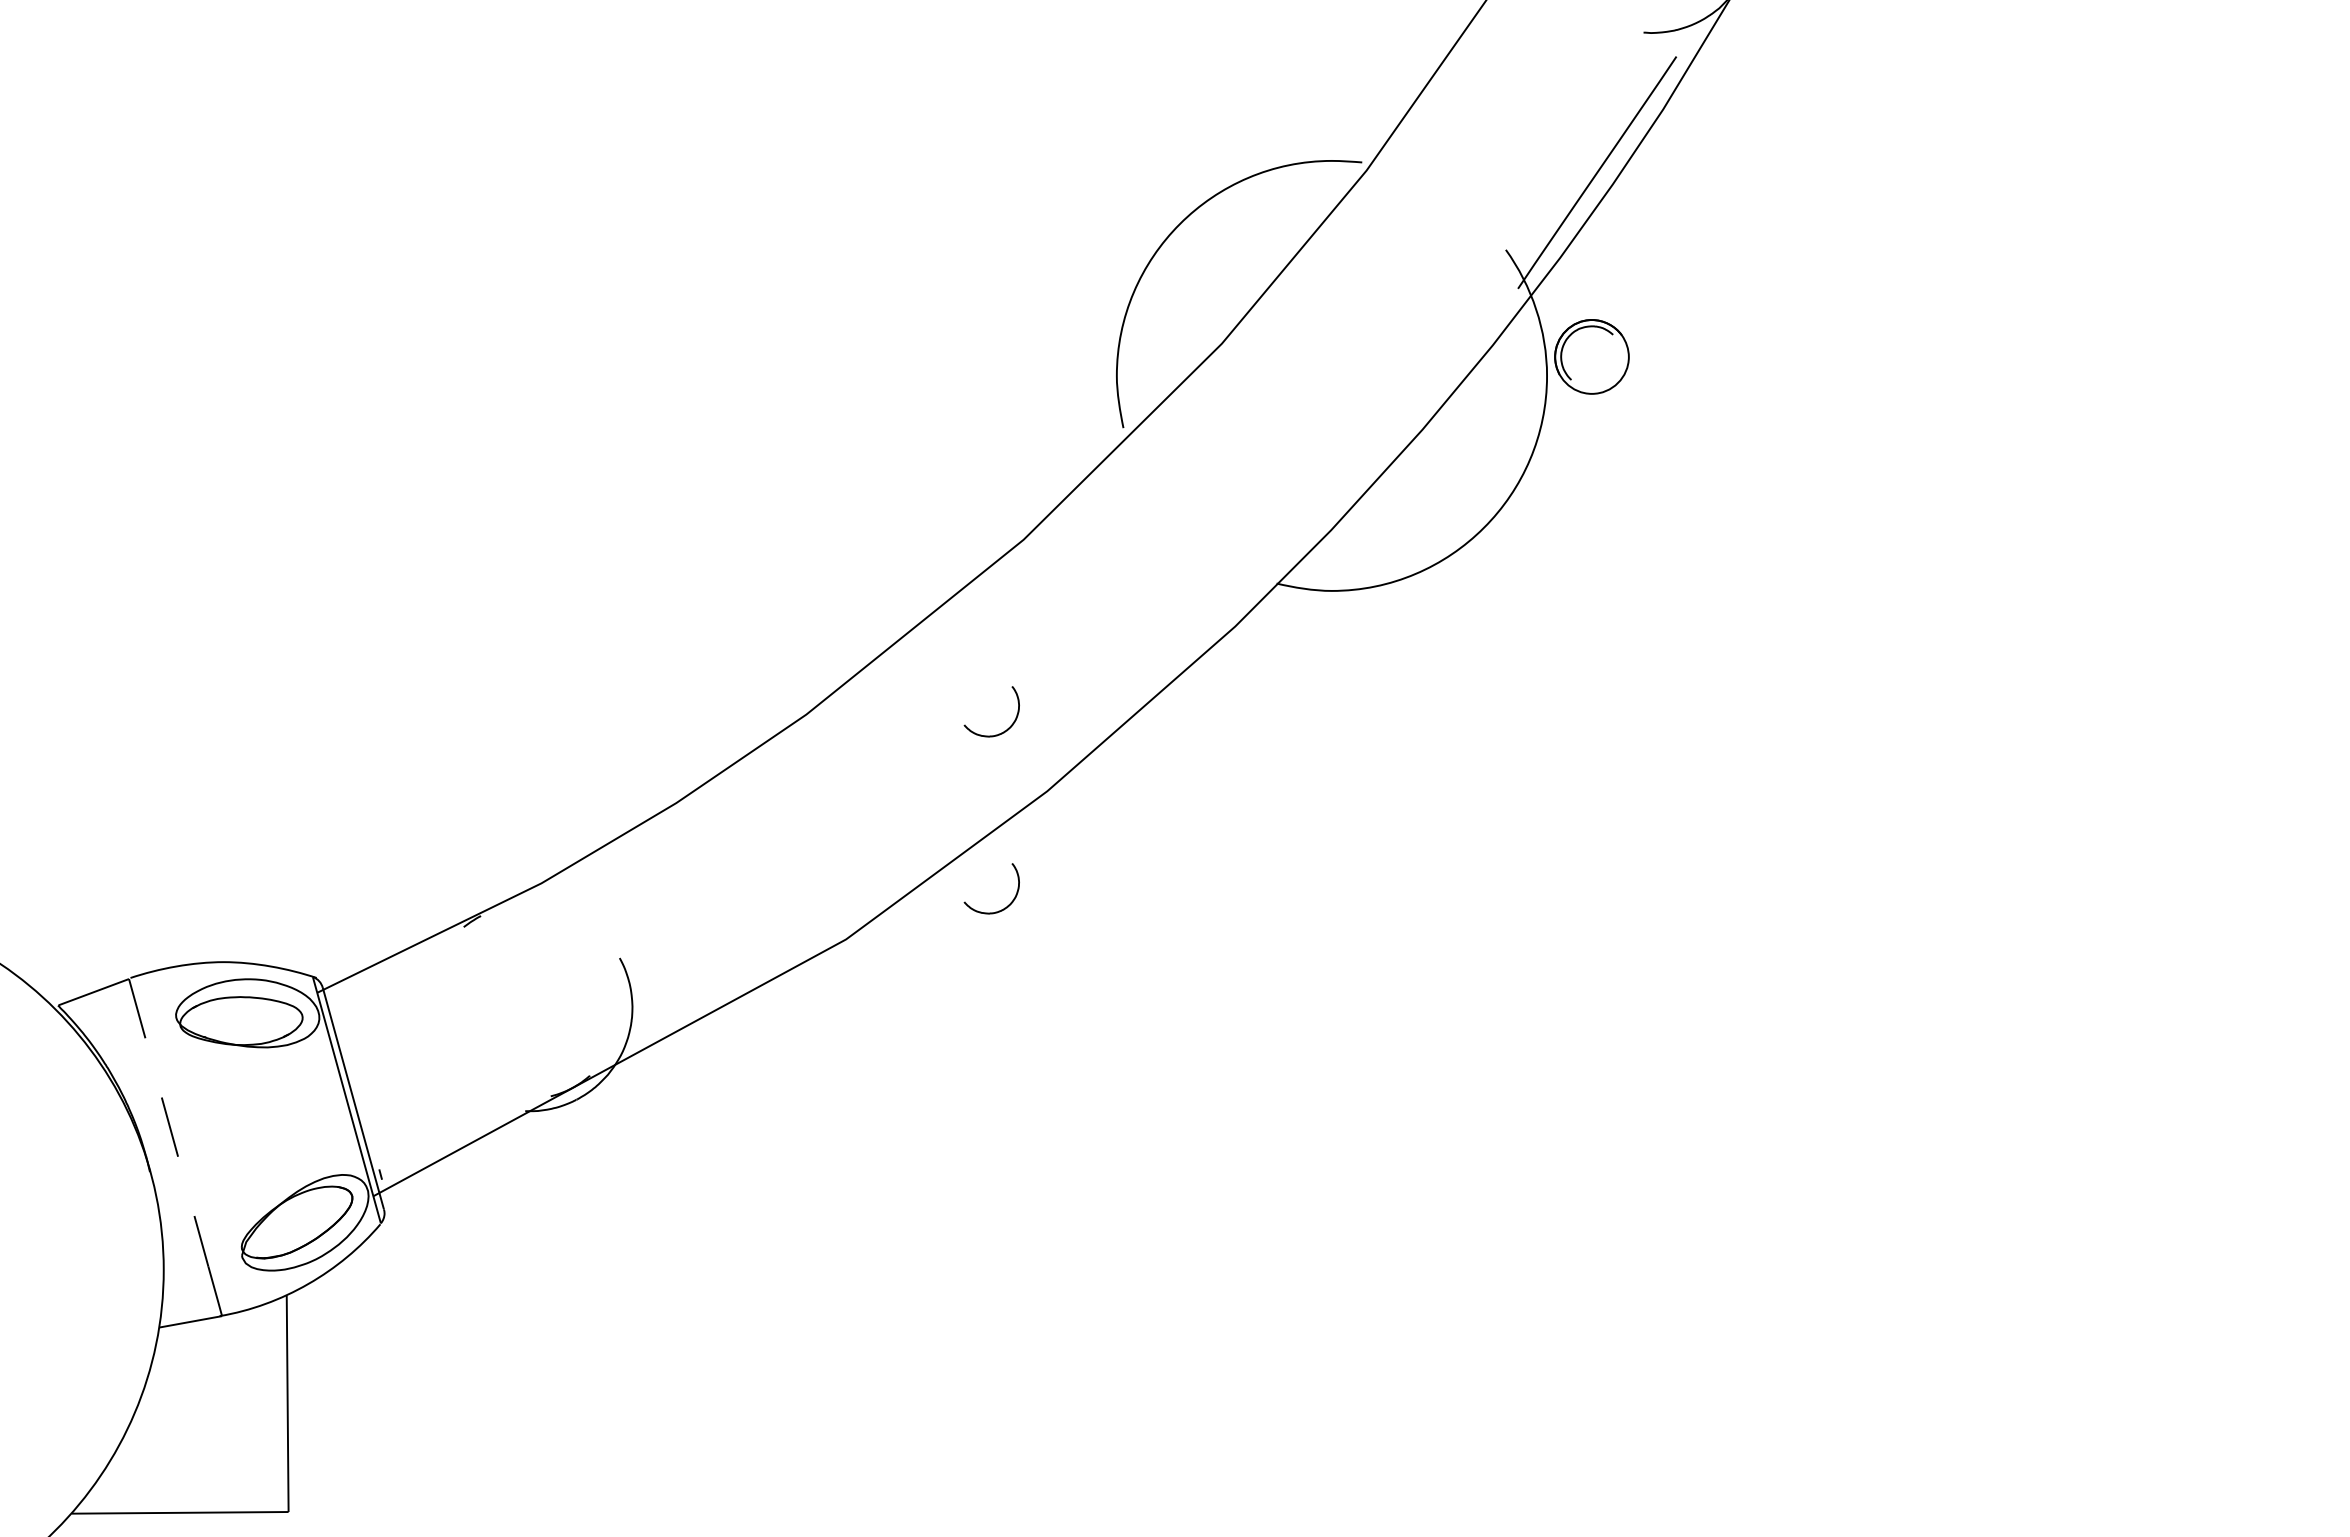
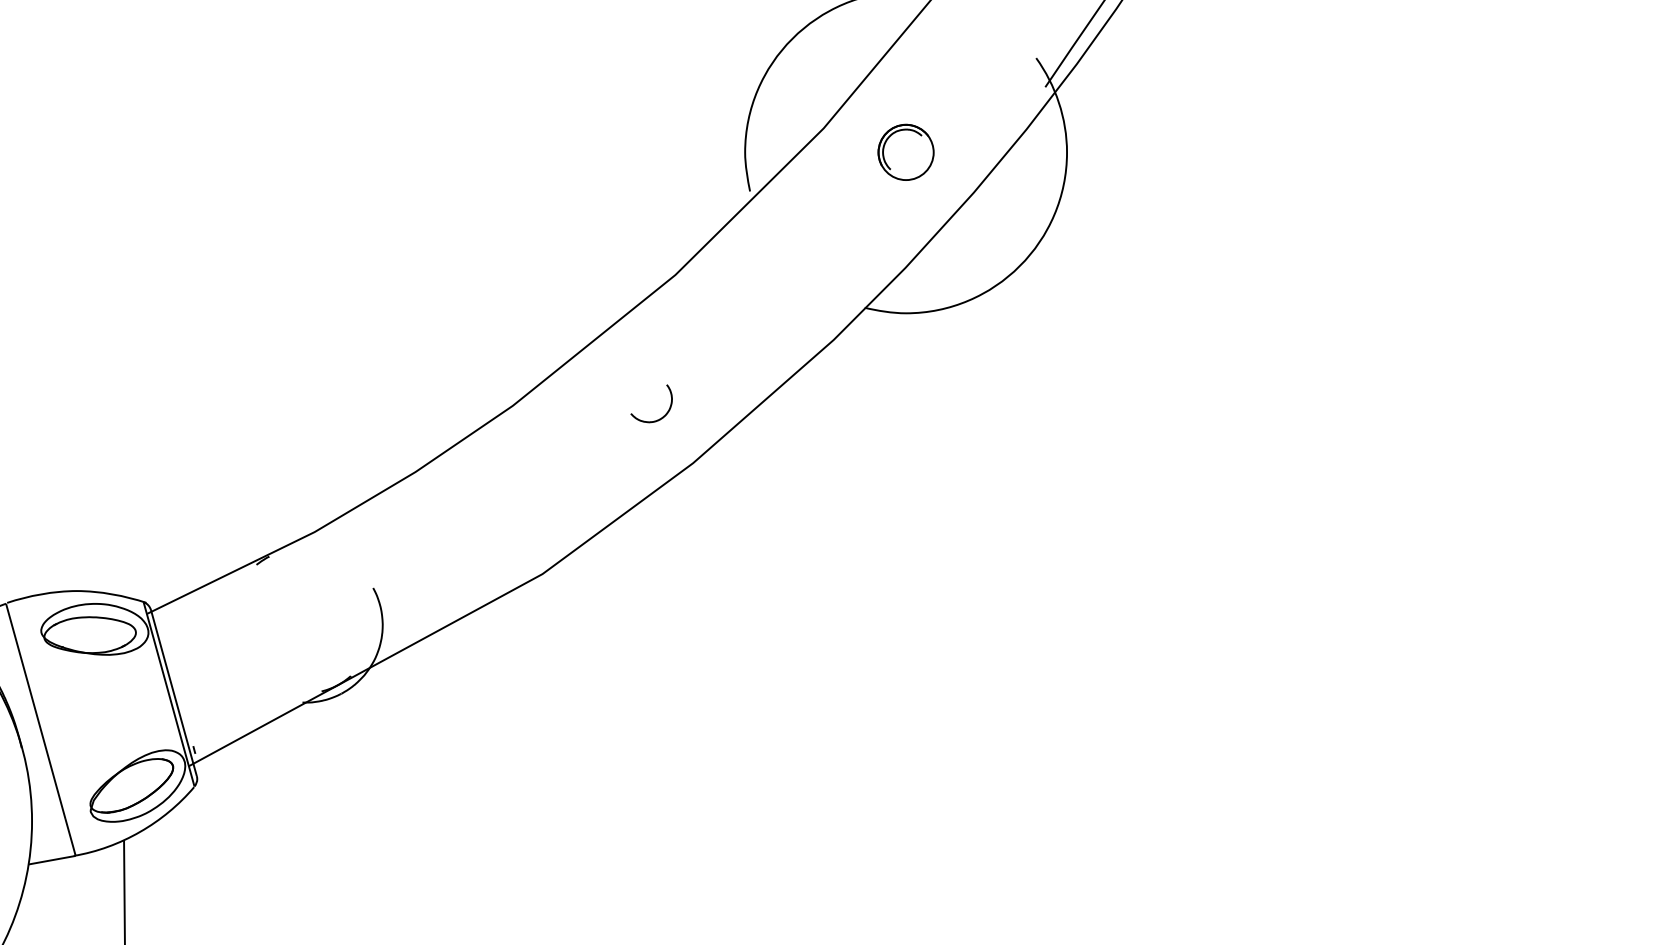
part: (1591, 356) -> (905, 152), moved
curve: (1004, 907) -> (661, 550), removed
line: (168, 1122) -> (35, 711), dashed -> solid

